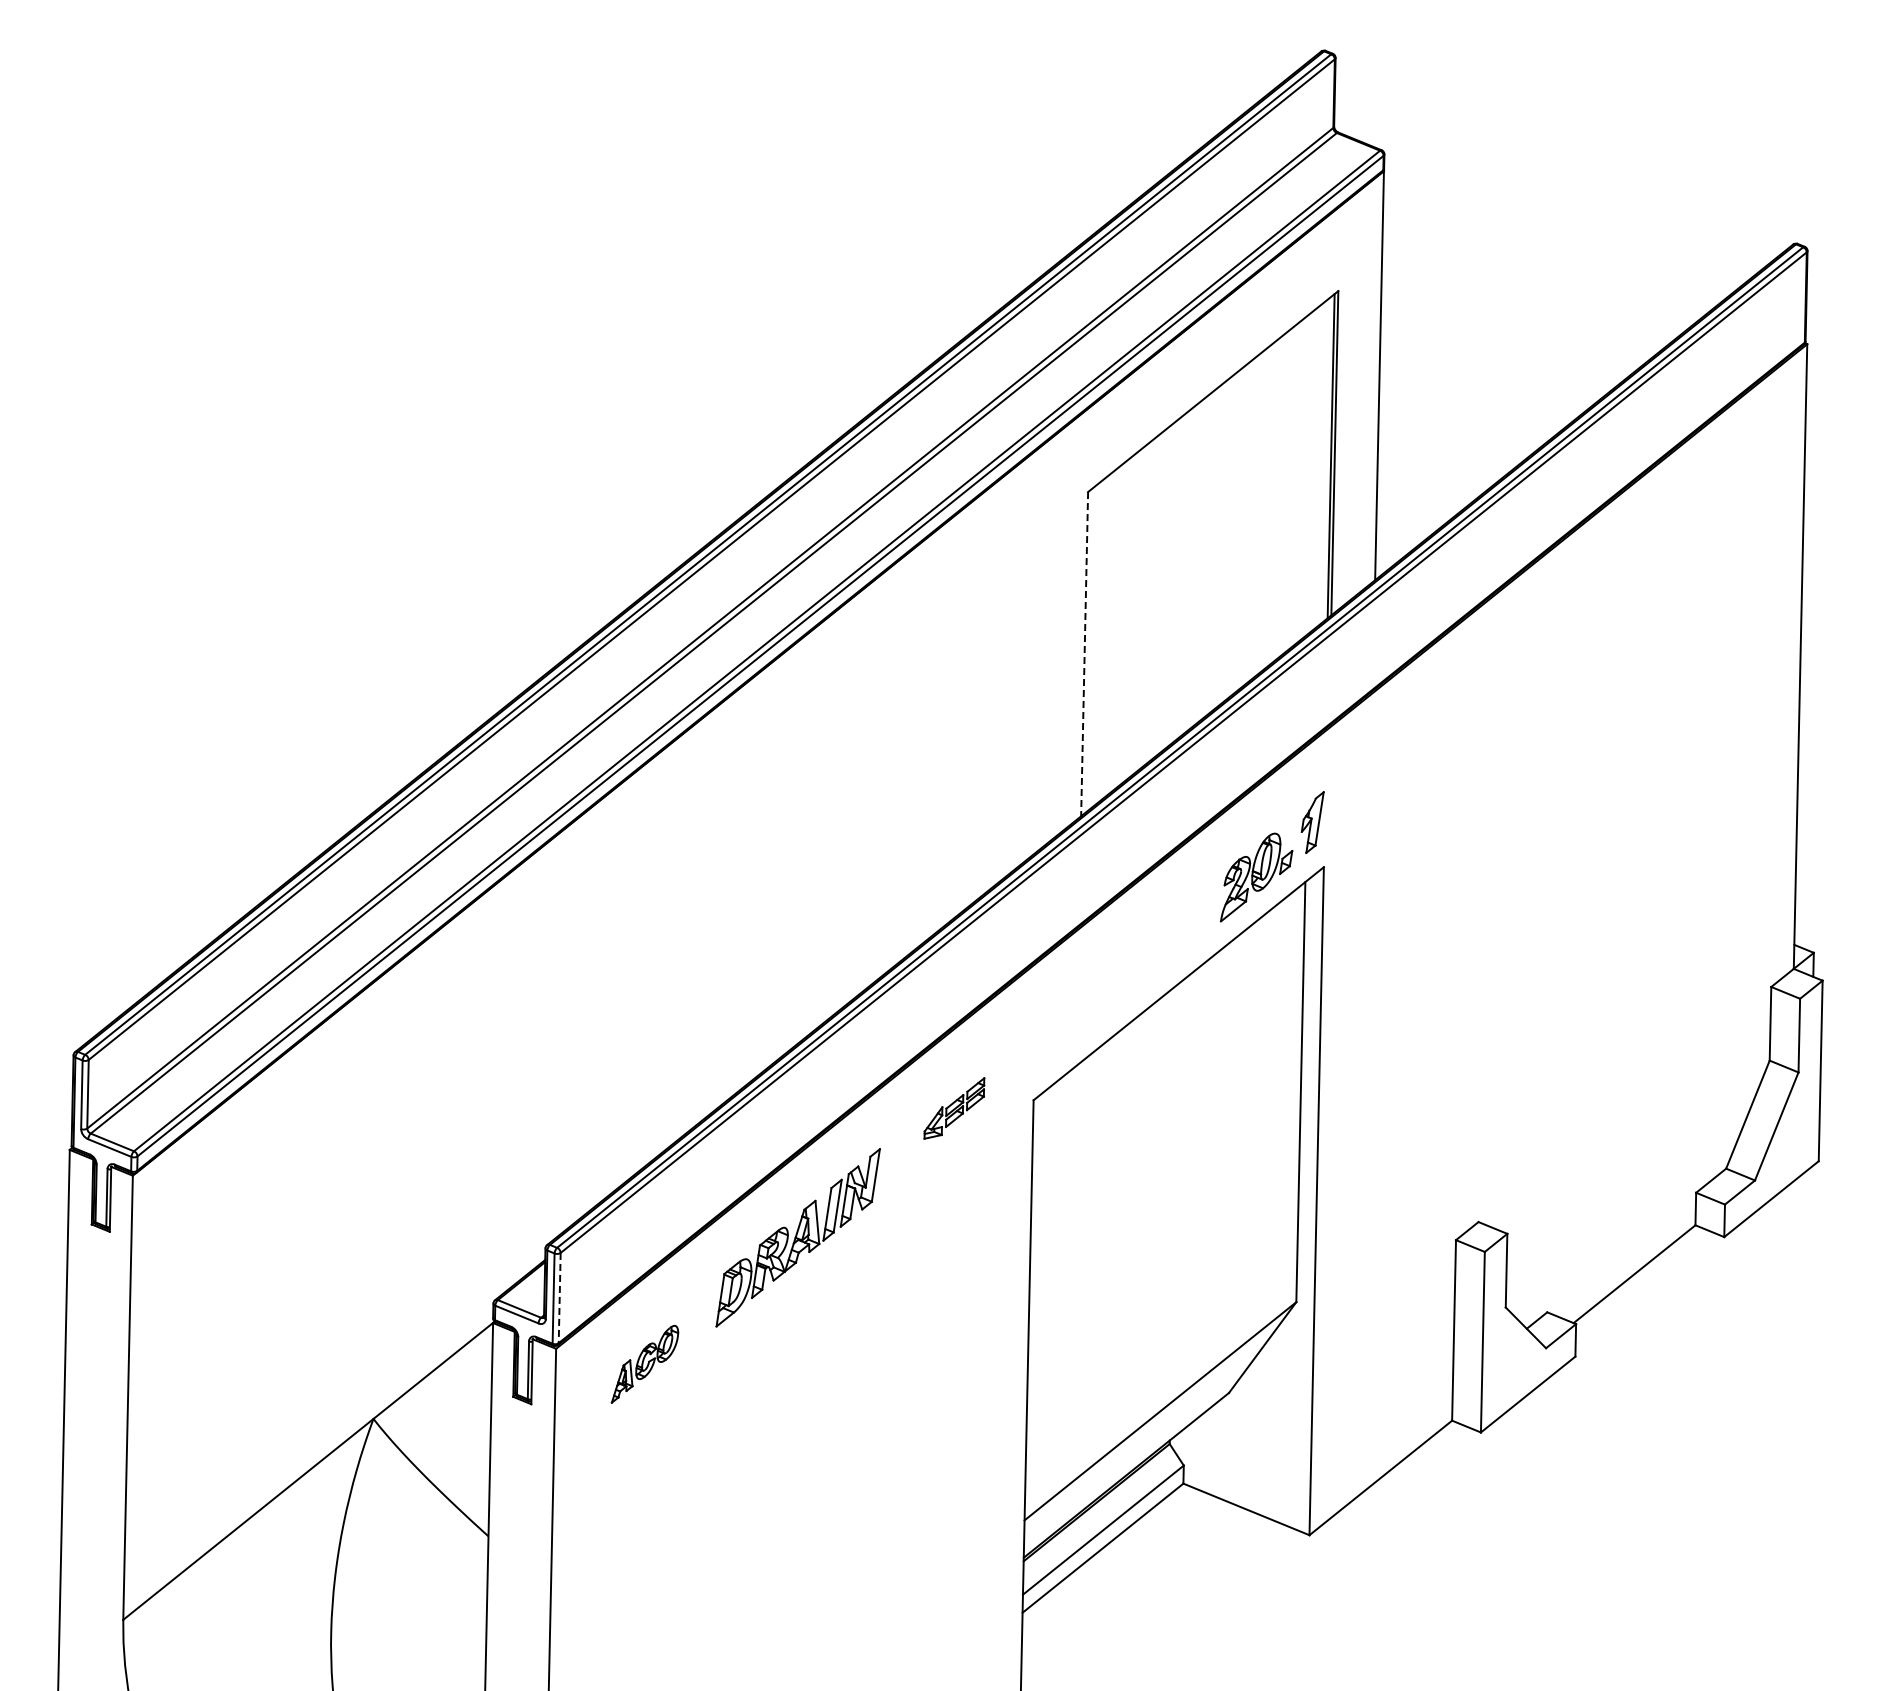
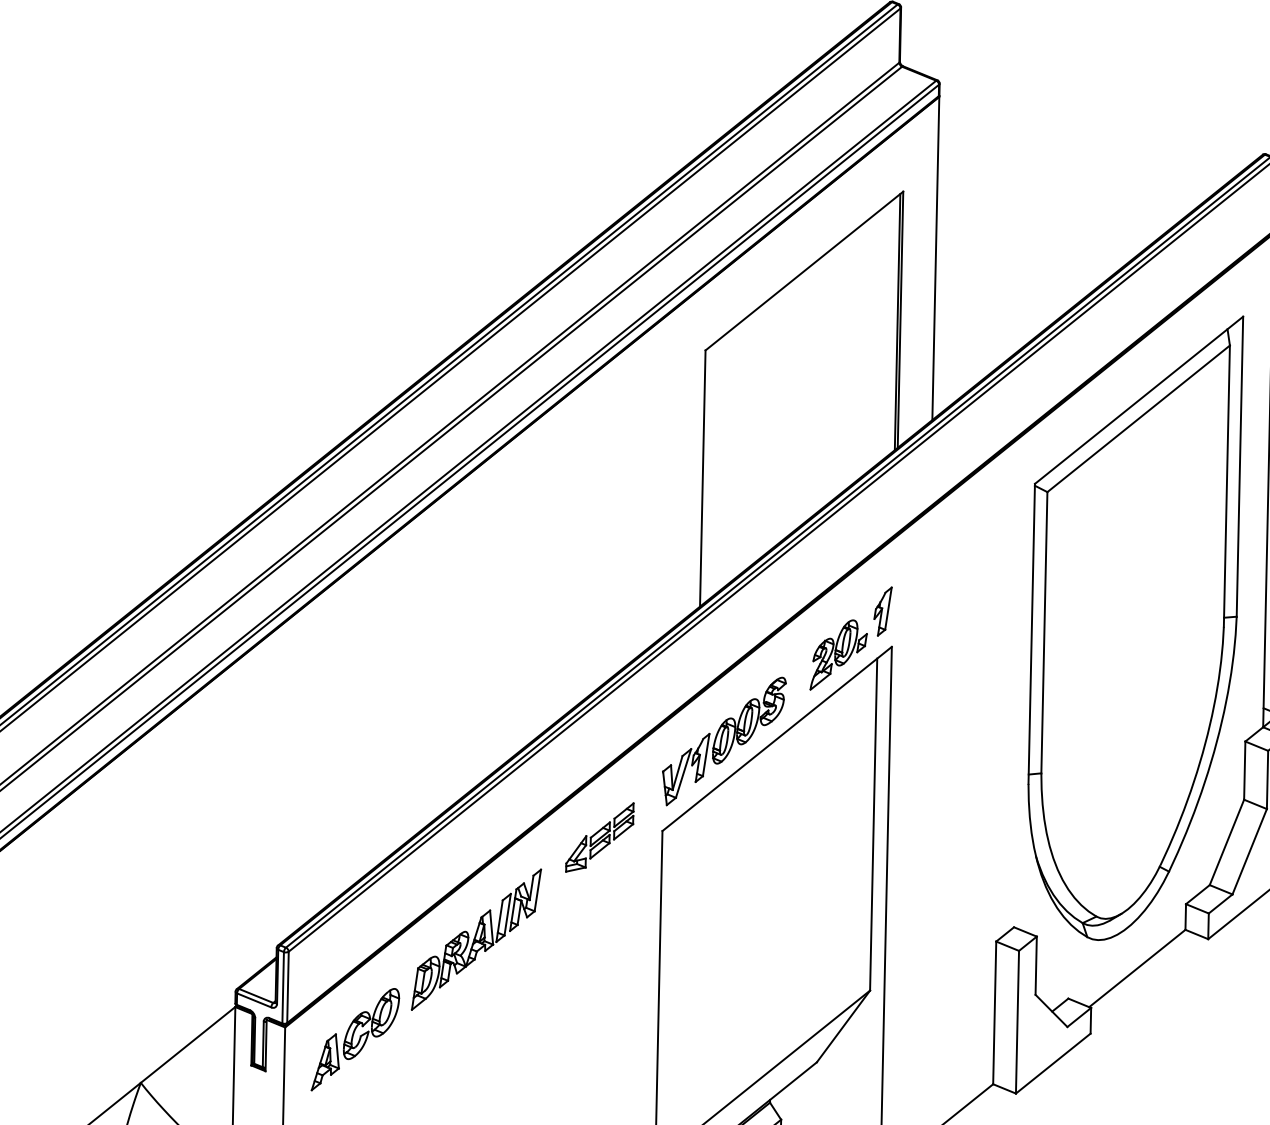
line: (1084, 654) -> (702, 478), dashed -> solid
part: (1632, 843) -> (1135, 628), added
part: (1111, 986) -> (724, 741), added
part: (954, 1108) -> (599, 837), size x1.43
line: (559, 1298) -> (287, 987), dashed -> solid
part: (644, 1364) -> (355, 1039), size x1.67

